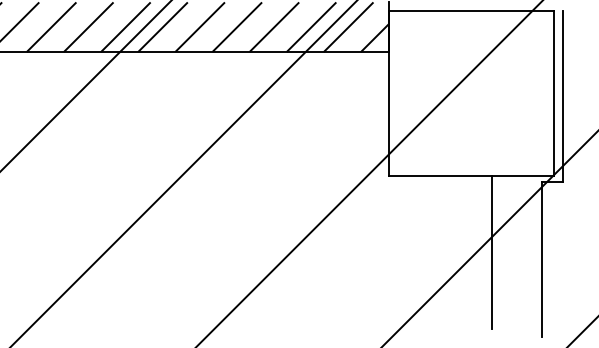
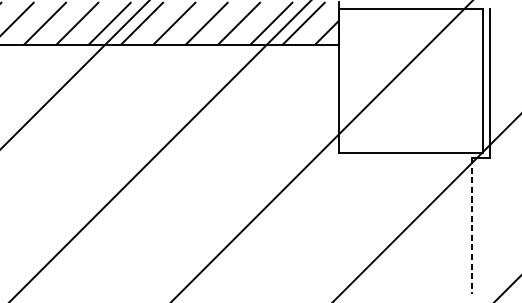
line: (492, 252) -> (429, 219), removed
line: (541, 259) -> (471, 225), solid -> dashed

